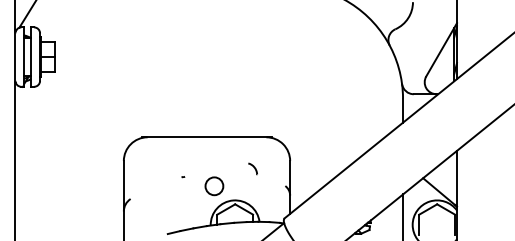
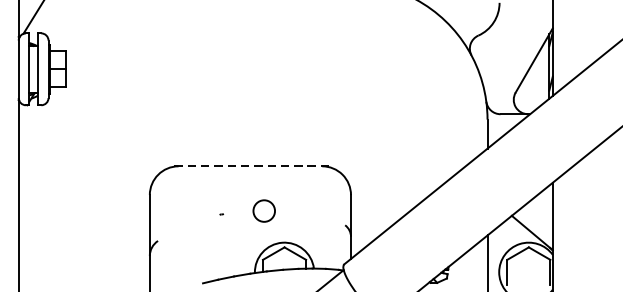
line: (206, 137) -> (249, 166), solid -> dashed
part: (252, 168) -> (305, 204), removed
circle: (214, 186) -> (264, 211), moved

